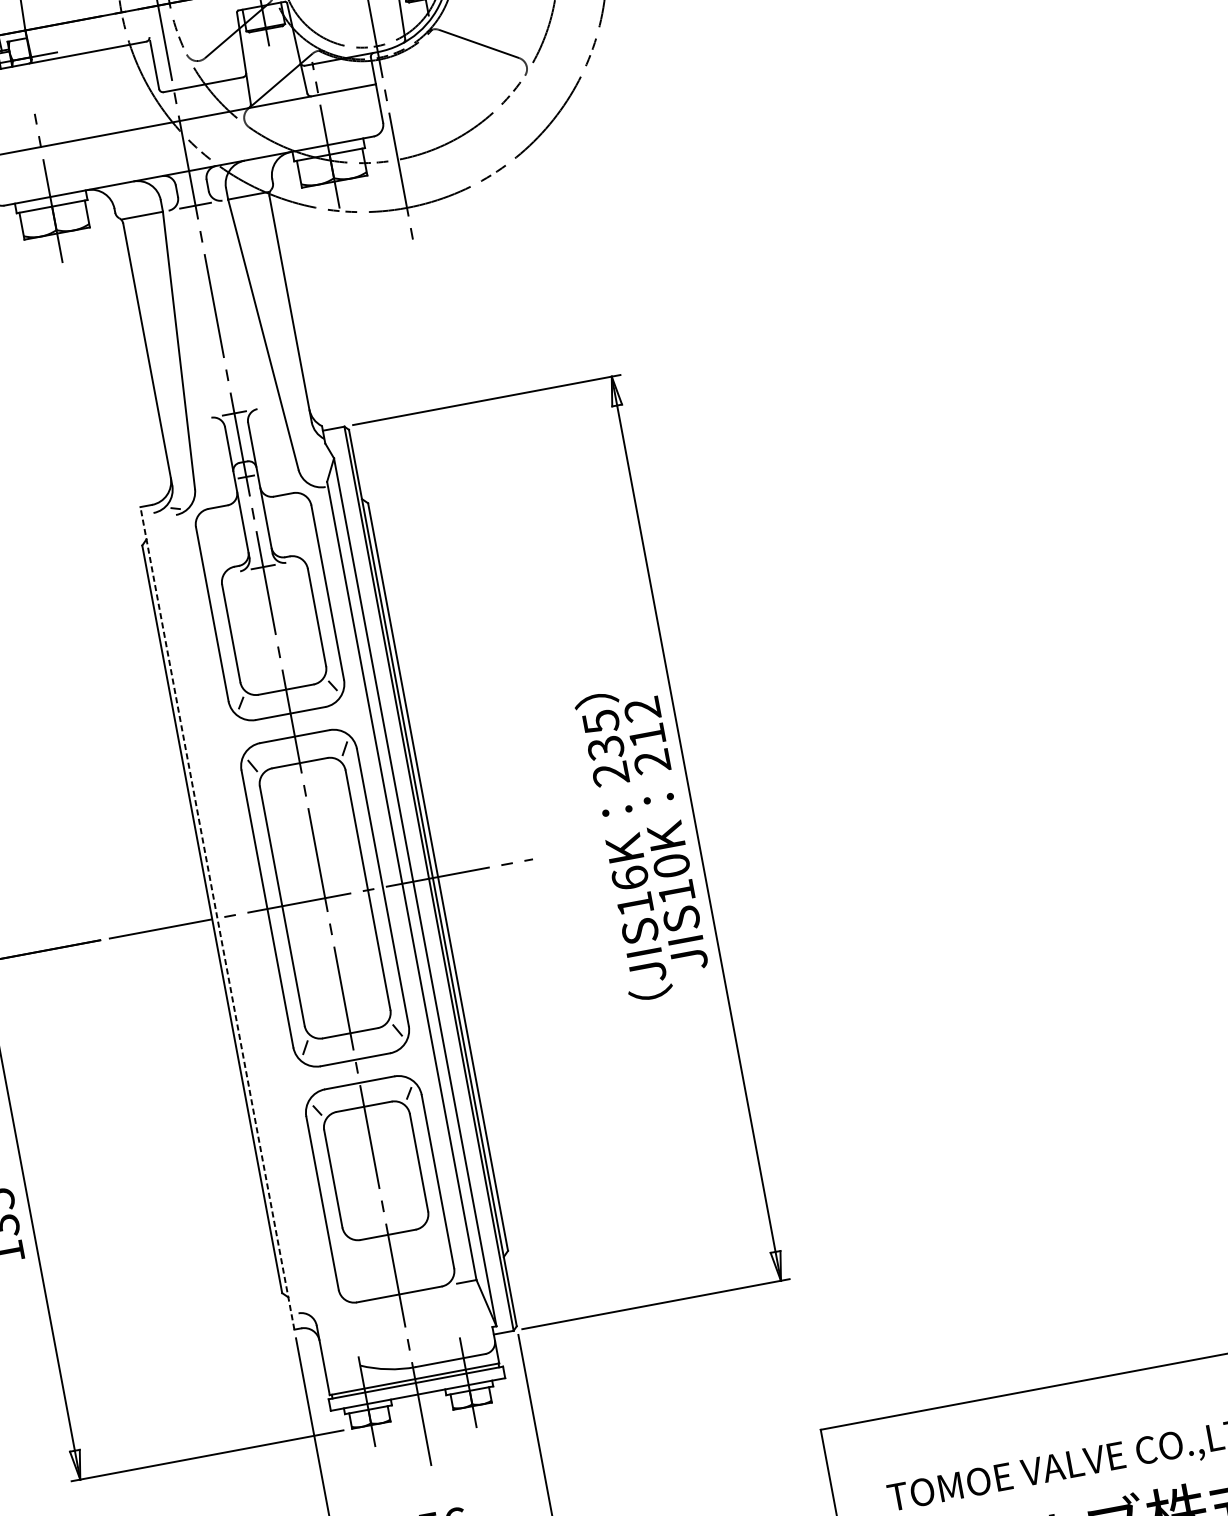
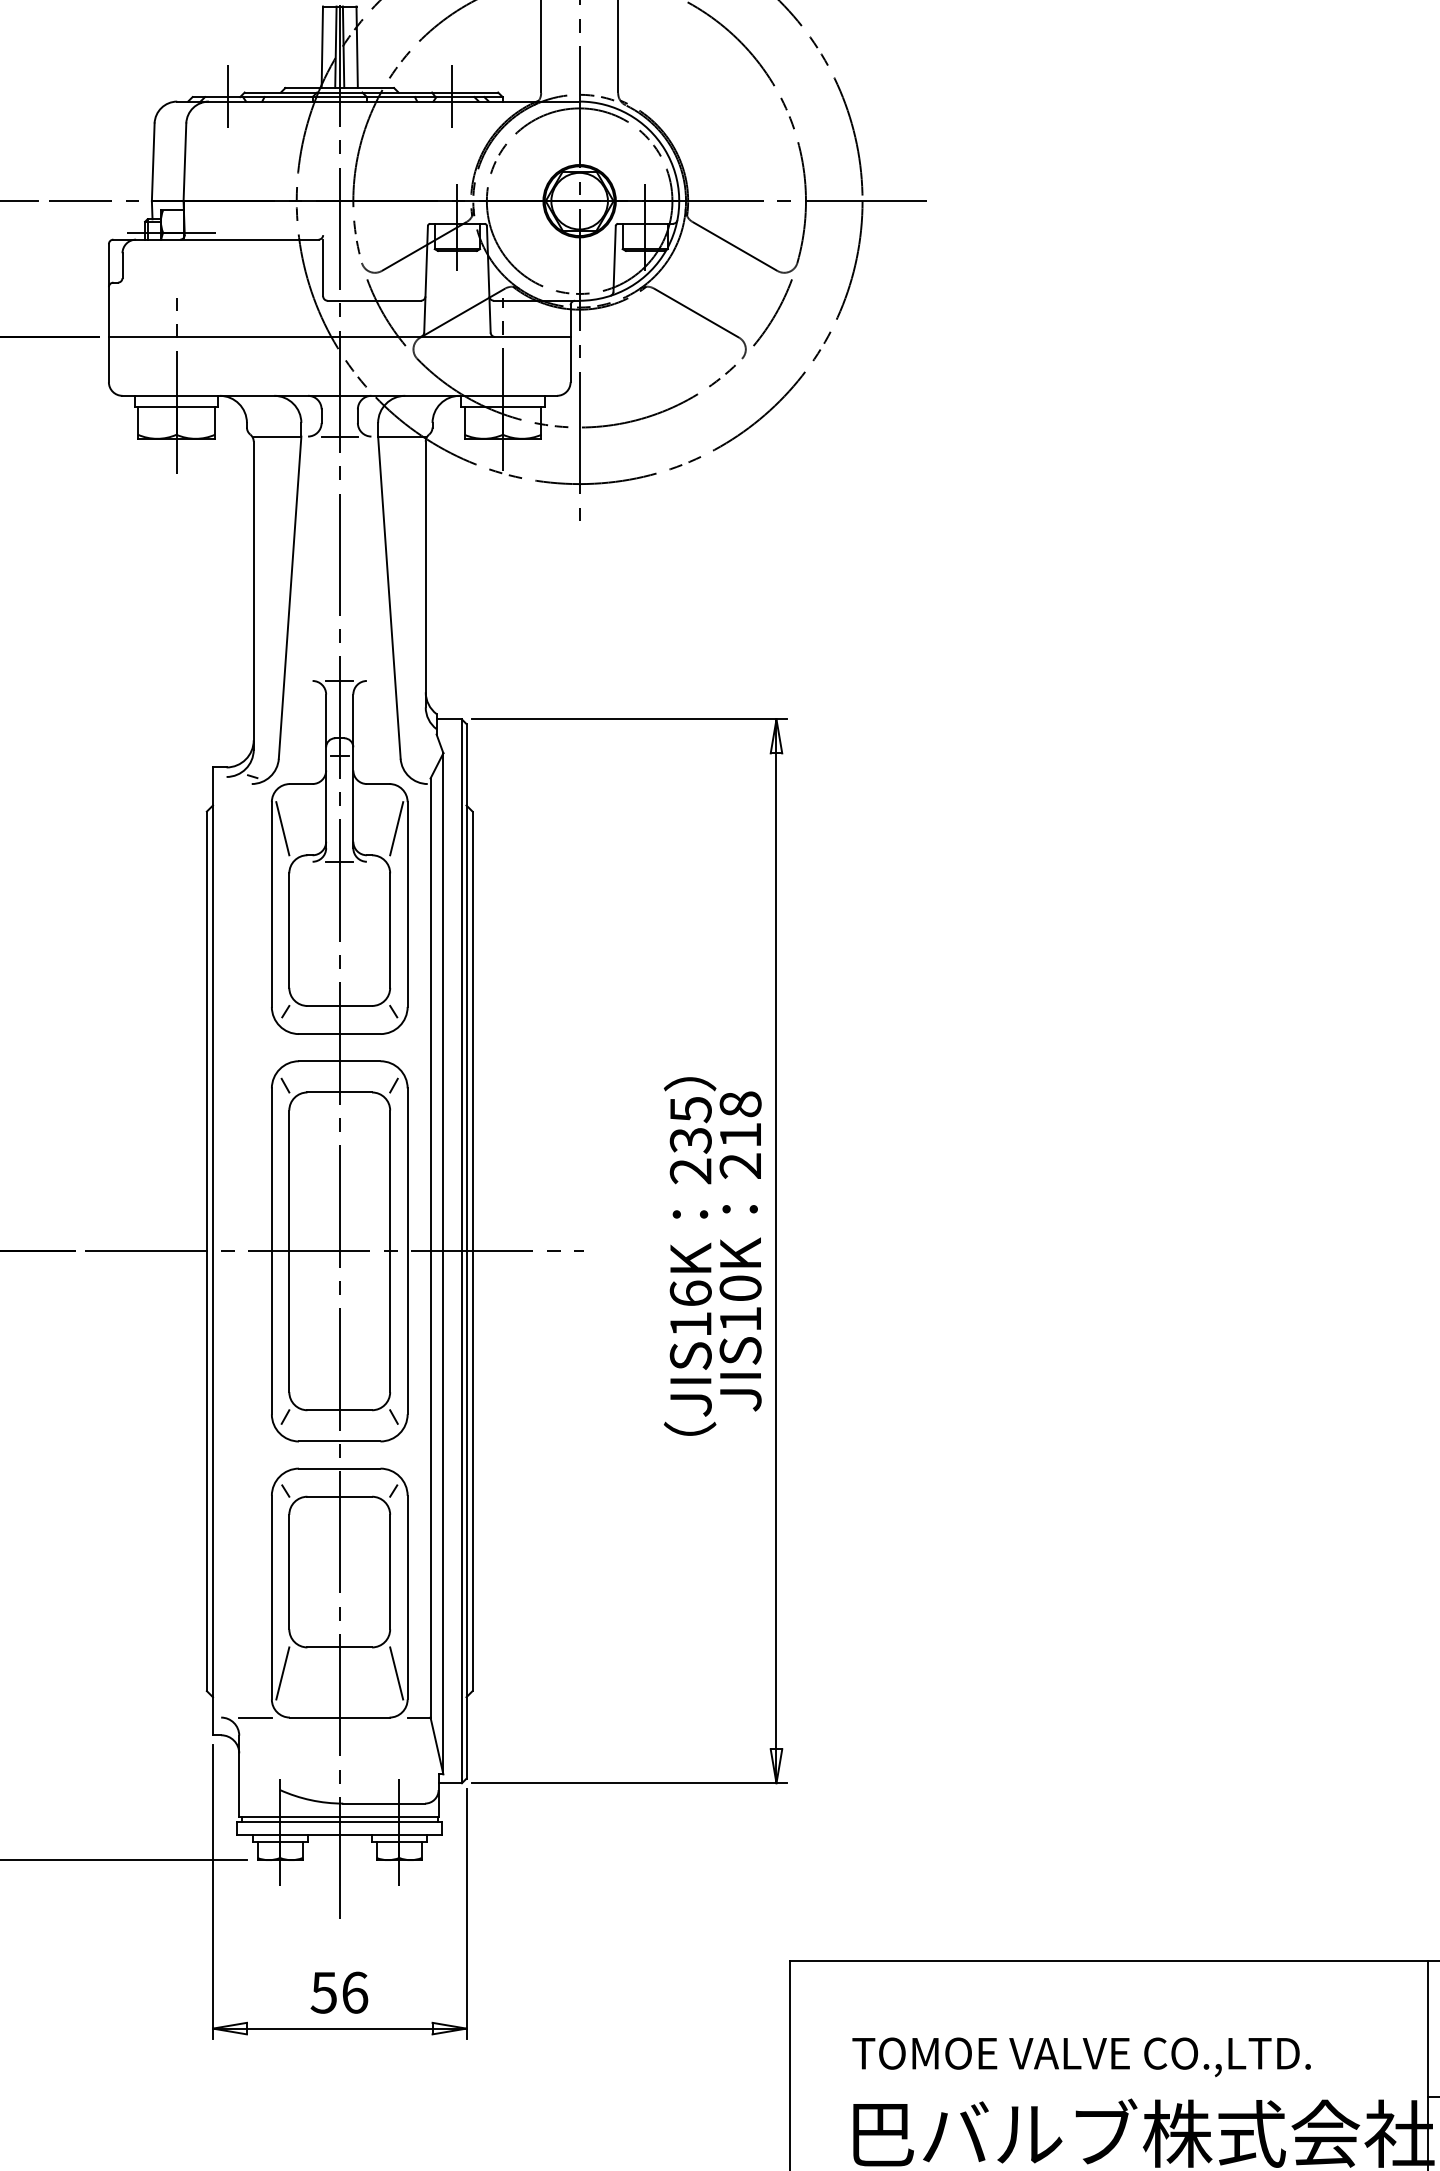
line: (306, 529) -> (396, 828), added
line: (209, 547) -> (282, 828), added
text: (642, 709) -> (740, 1104), 212 -> 218
line: (217, 918) -> (213, 1251), dashed -> solid
line: (440, 1247) -> (396, 1673), added
line: (343, 1266) -> (282, 1673), added
line: (327, 1307) -> (255, 1717), added

